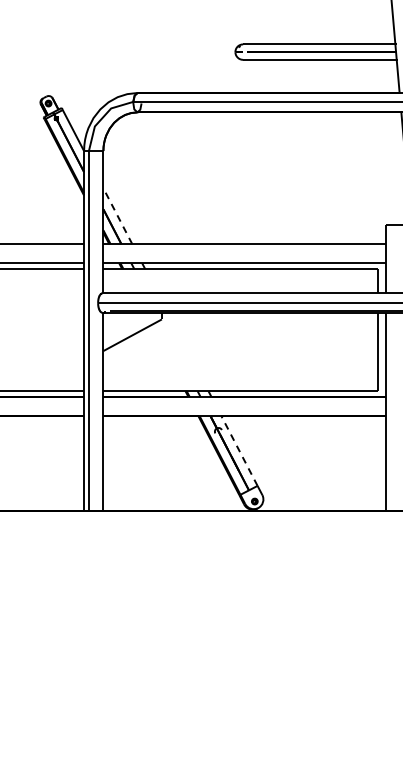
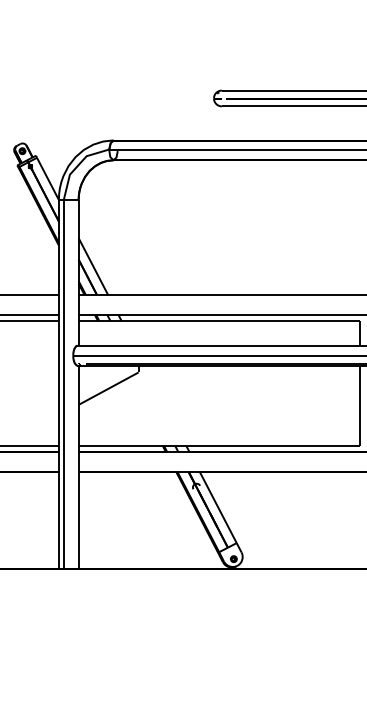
line: (117, 215) -> (93, 265), dashed -> solid
line: (239, 450) -> (218, 506), dashed -> solid

